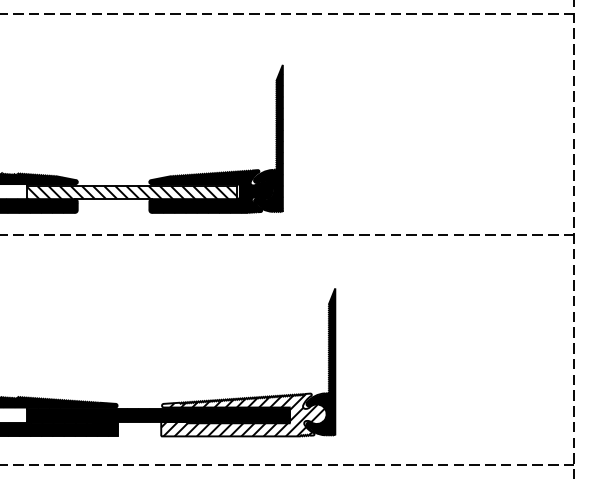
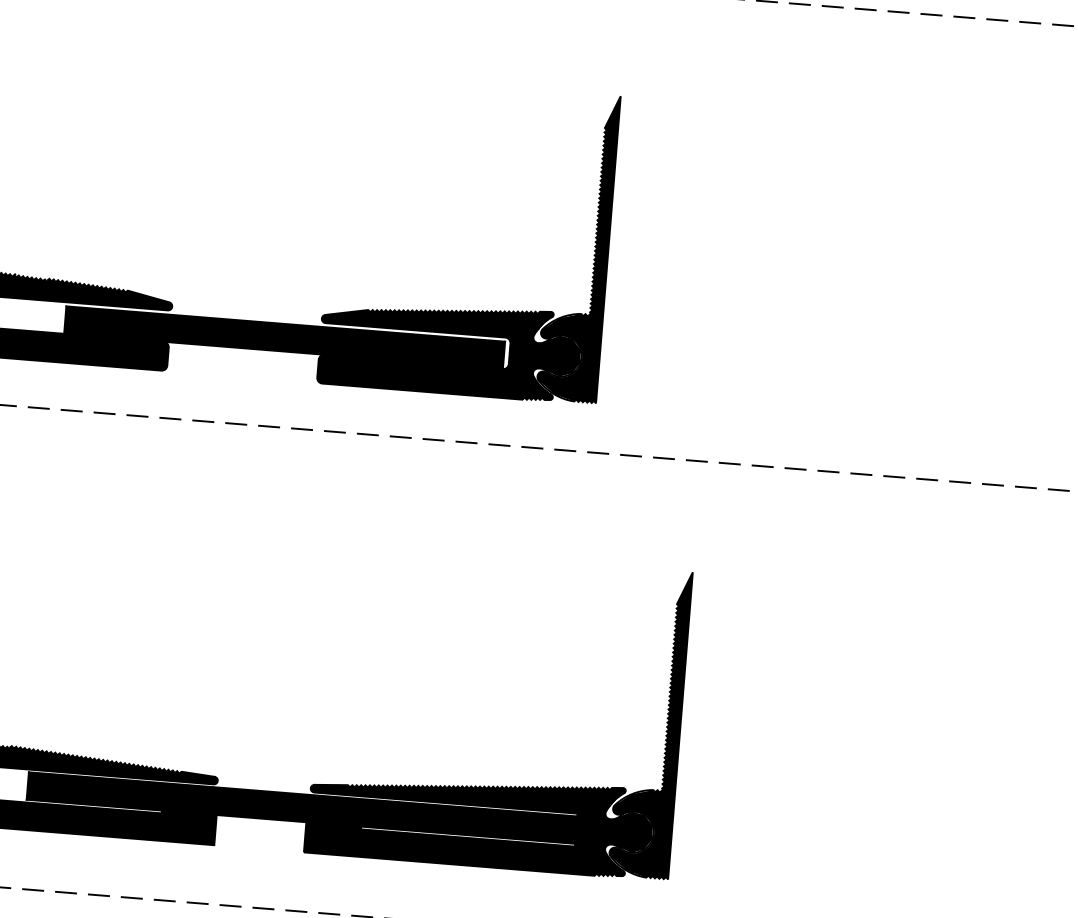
fill: (132, 192) -> (284, 337), added
fill: (243, 414) -> (479, 820), added

